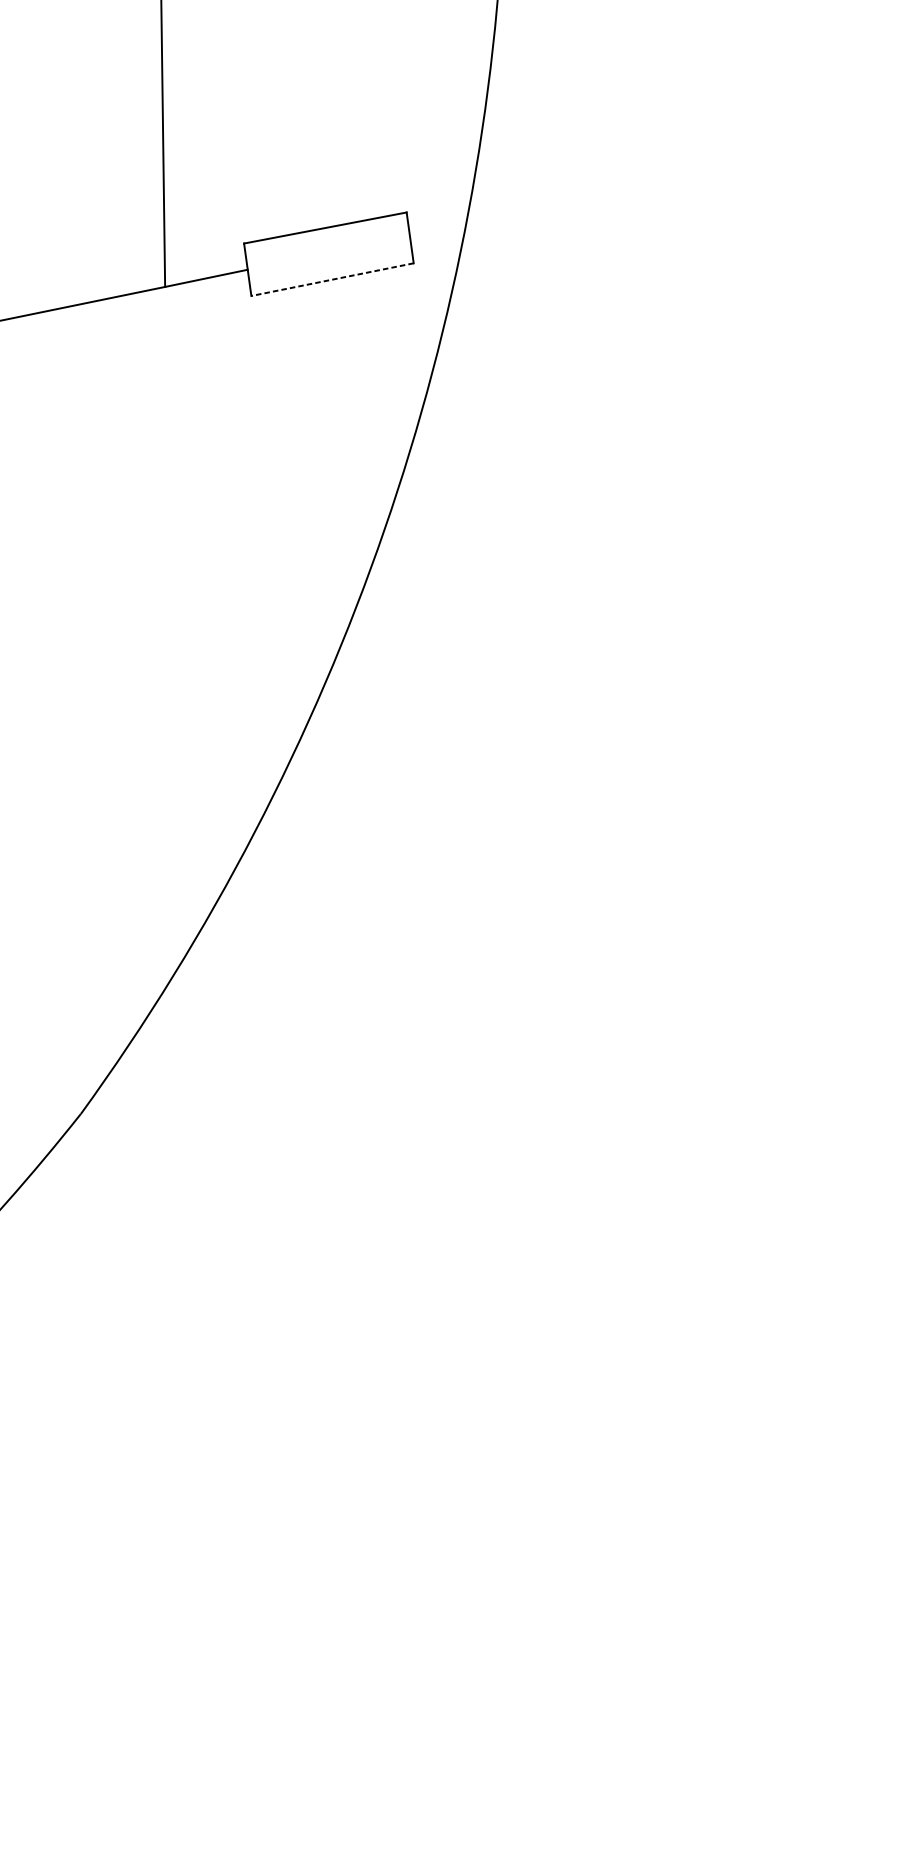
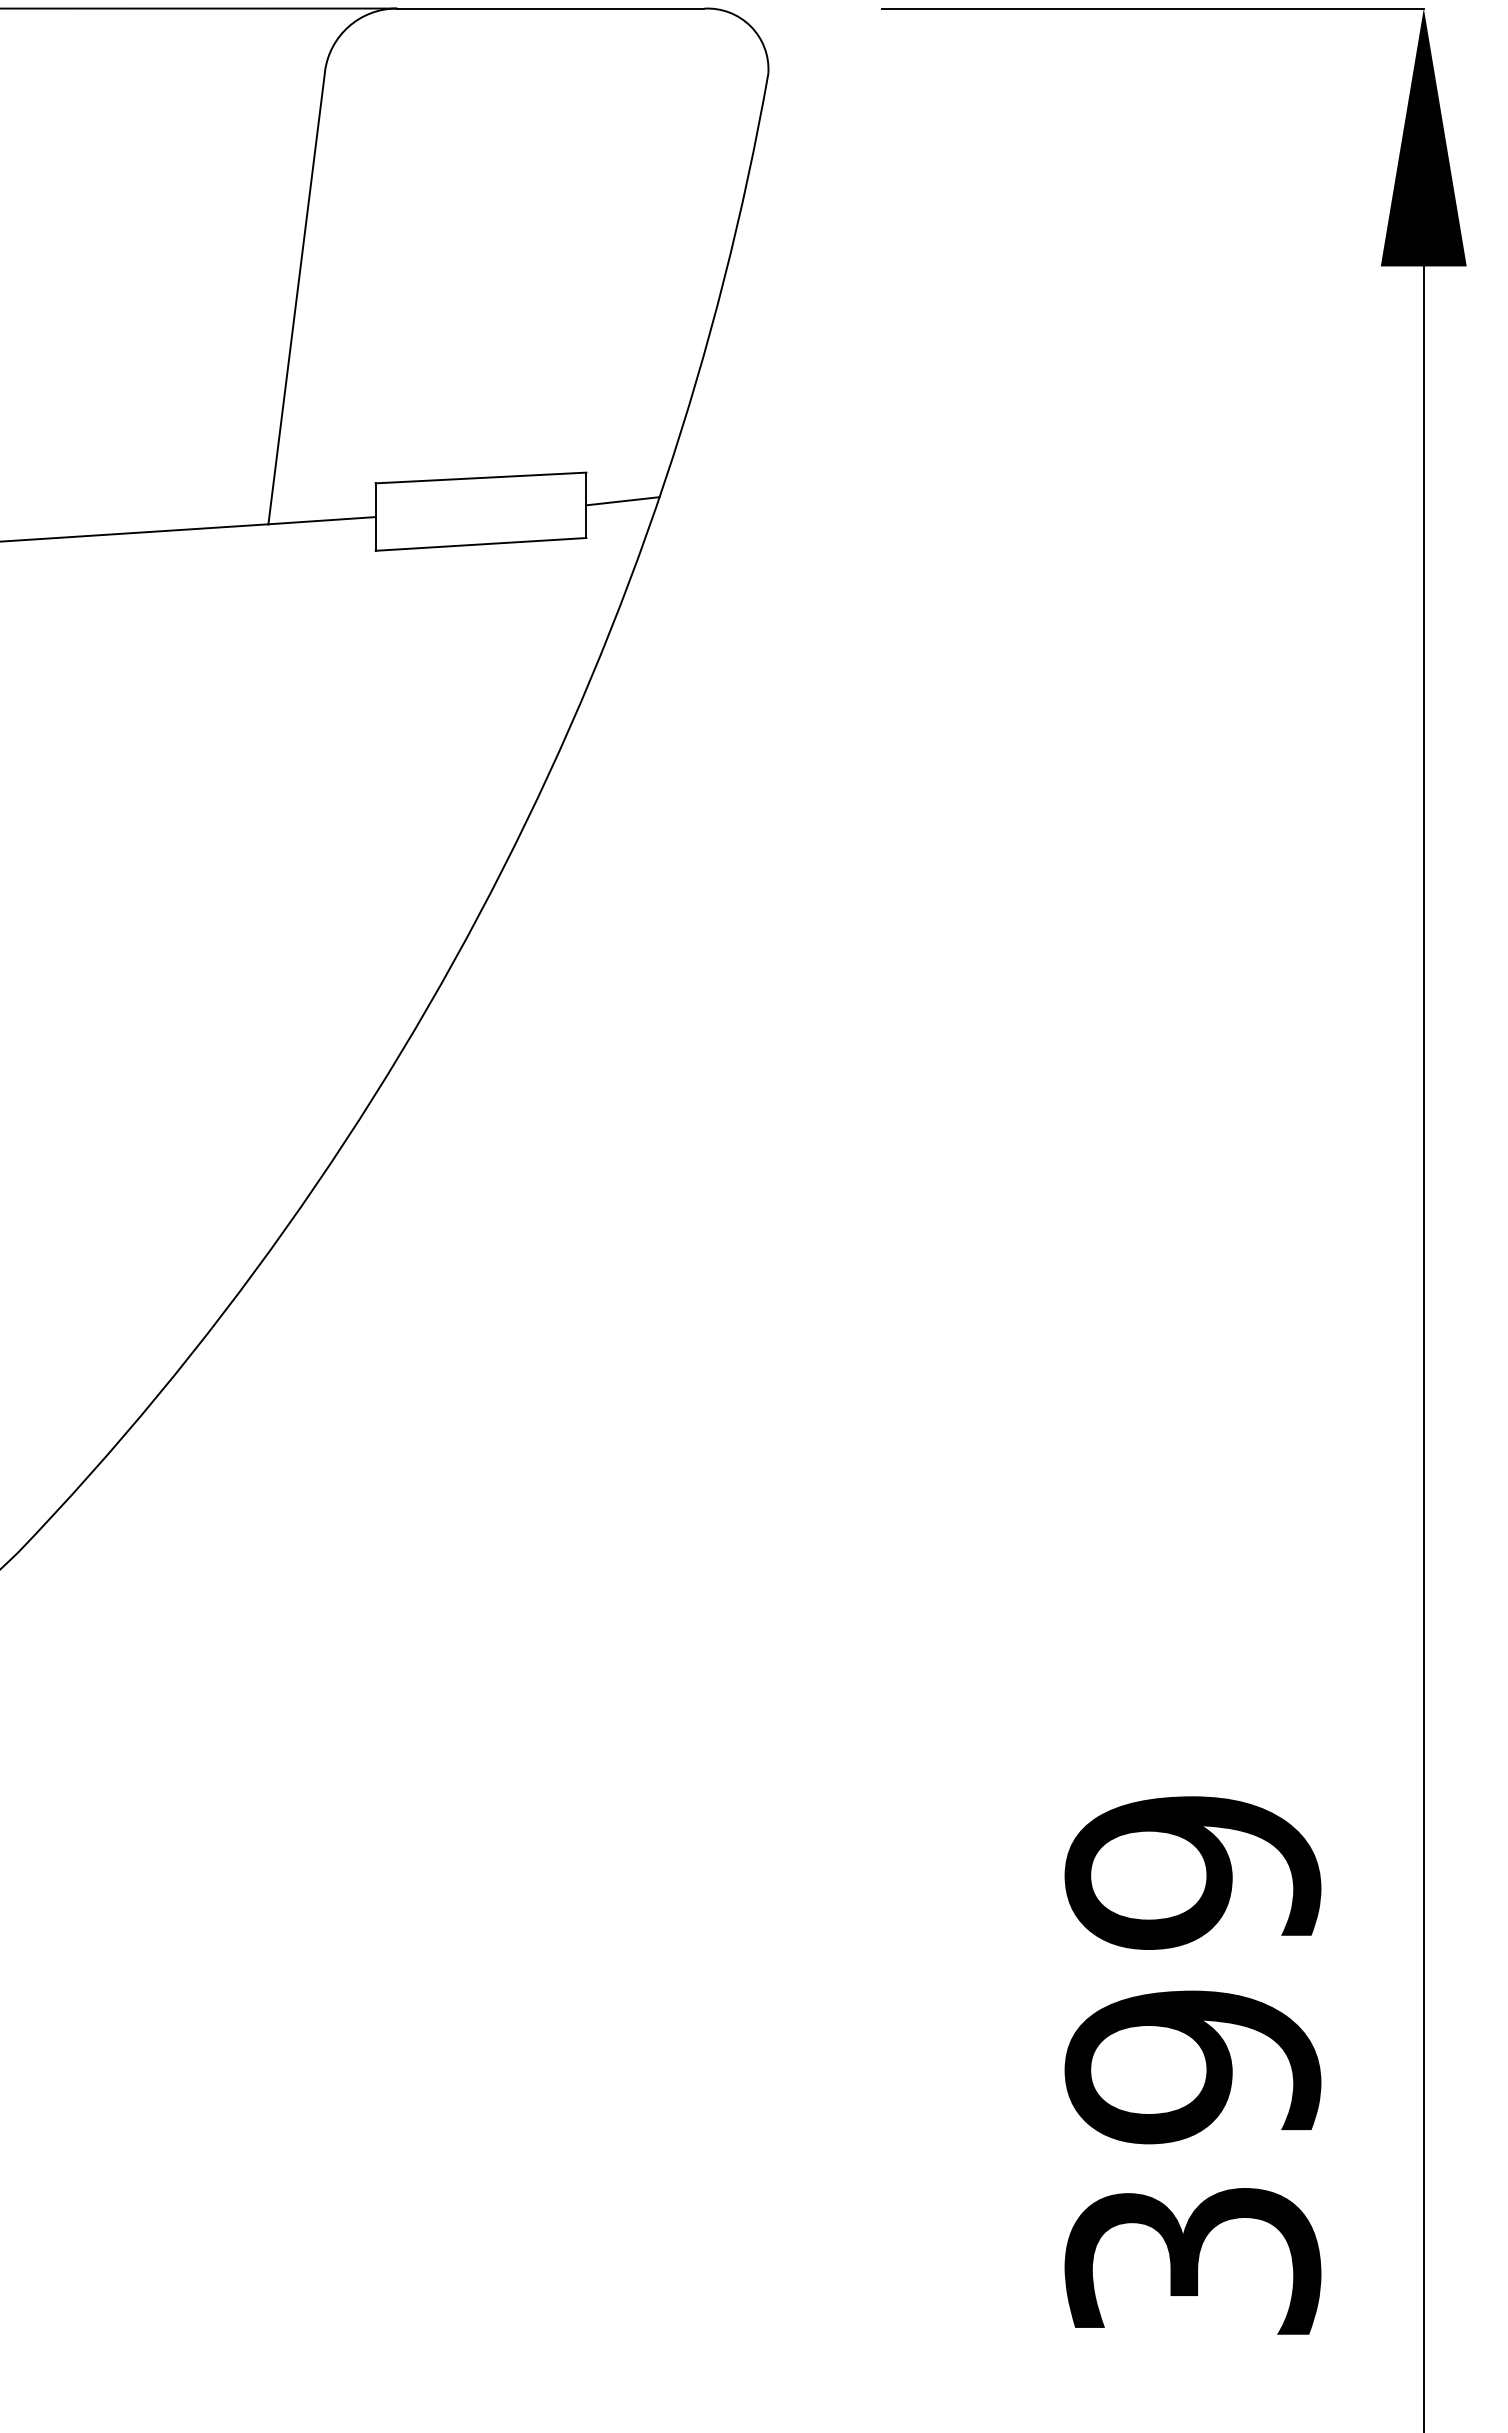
line: (437, 231) -> (622, 501), added
line: (332, 279) -> (481, 544), dashed -> solid

